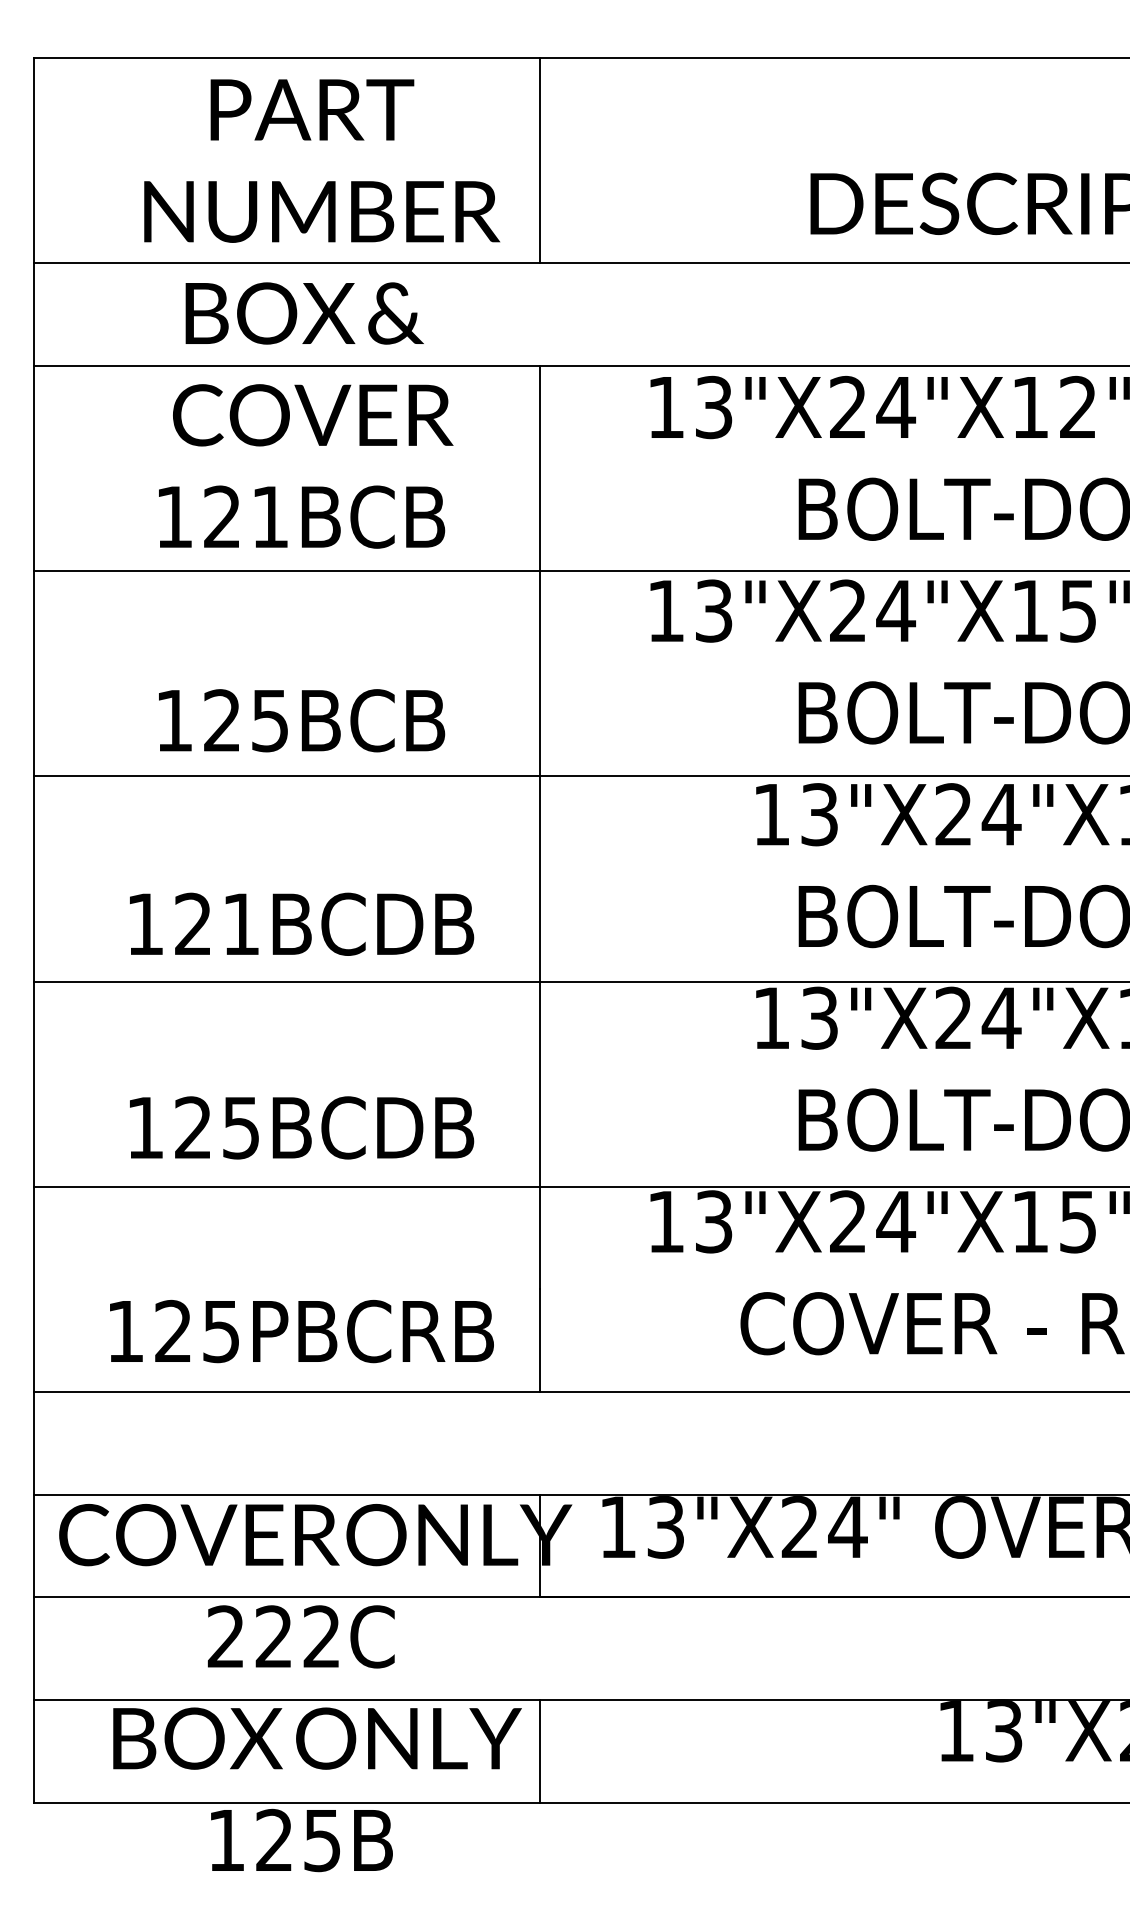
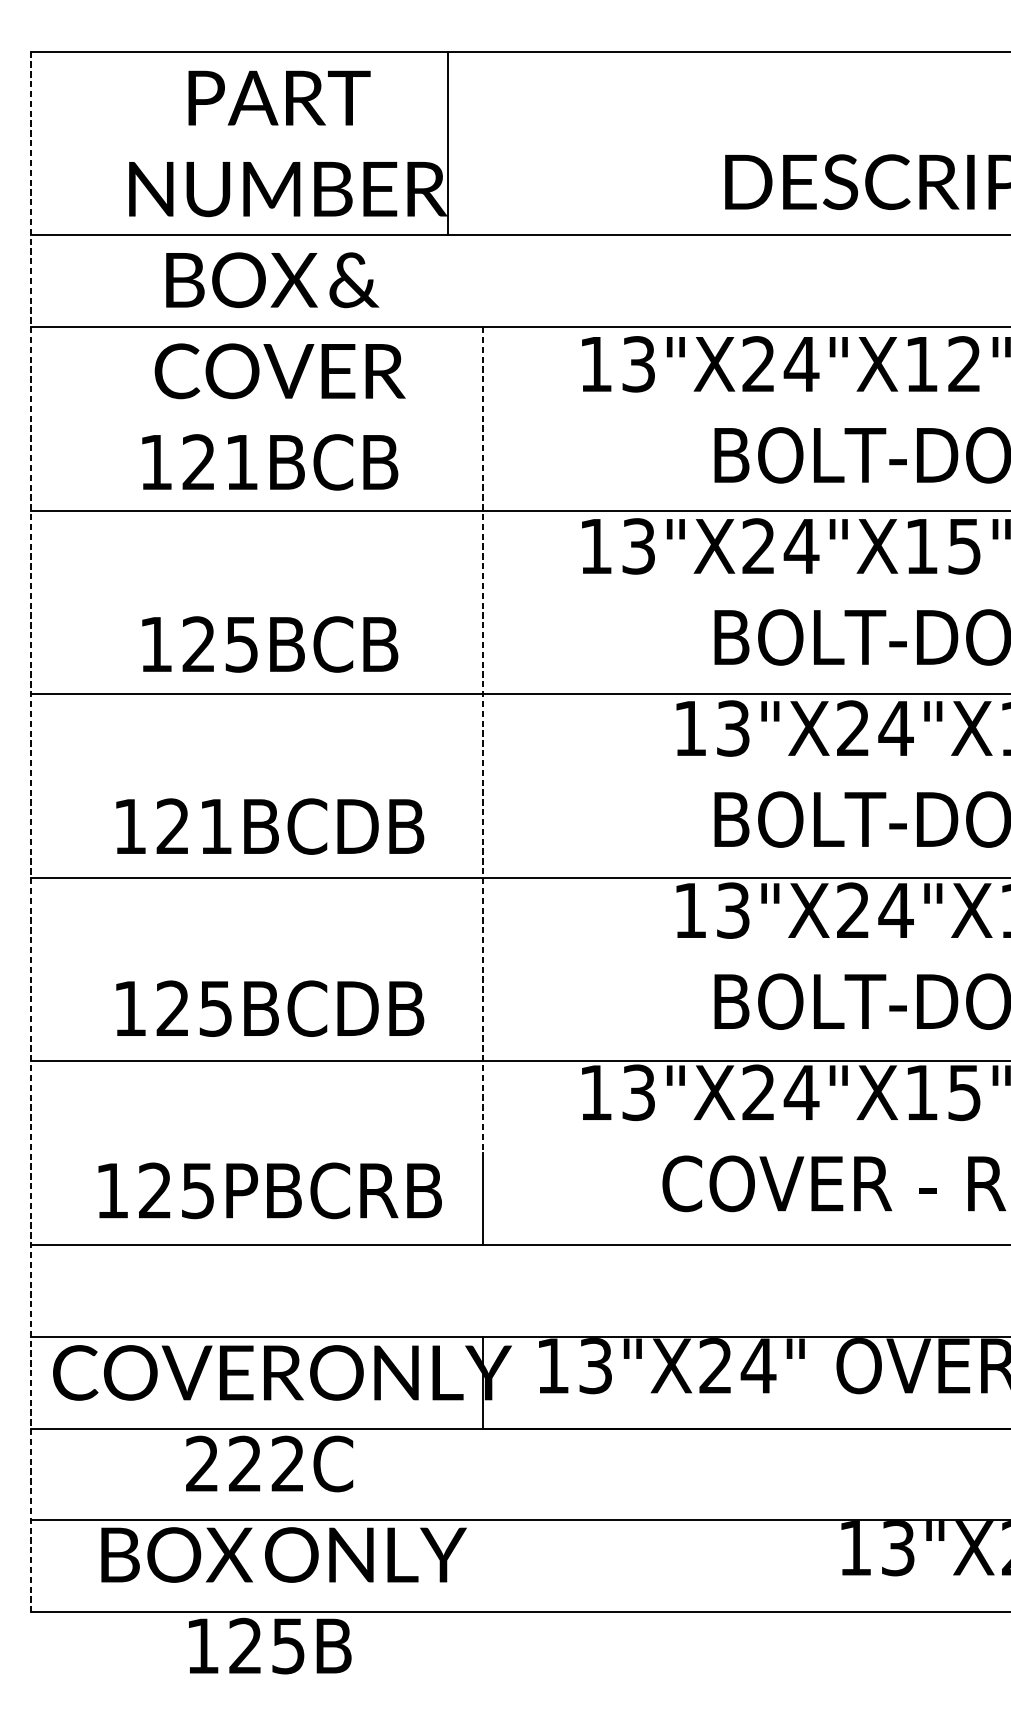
line: (539, 160) -> (447, 143), moved
line: (539, 827) -> (482, 740), solid -> dashed
line: (34, 930) -> (30, 832), solid -> dashed
line: (539, 1750) -> (482, 1565), removed

